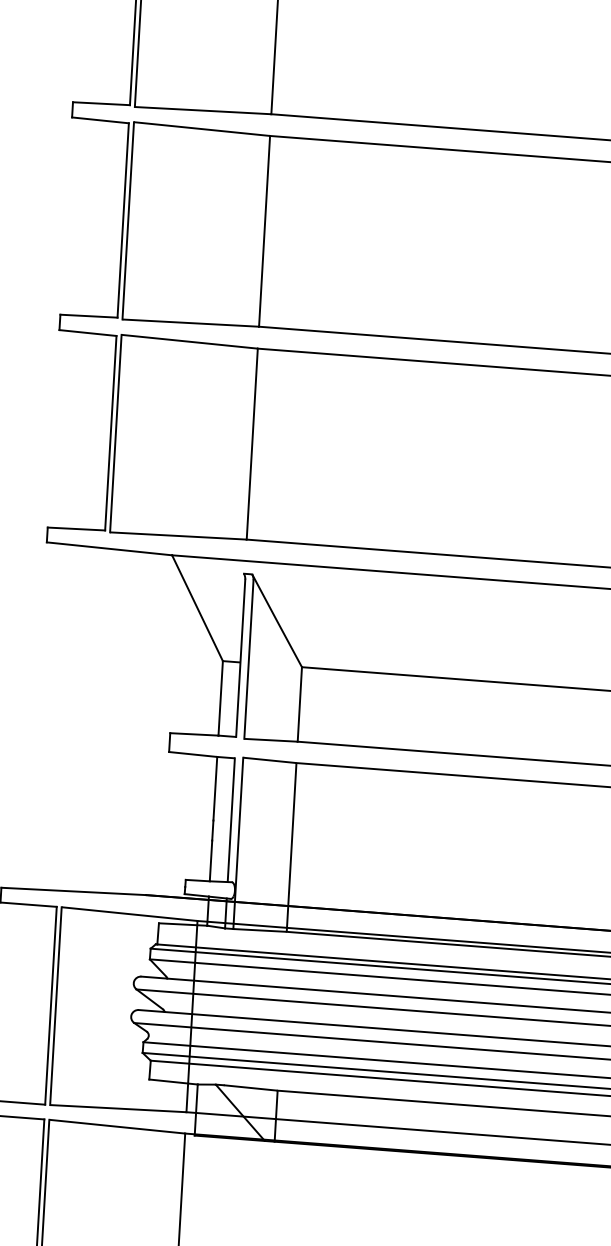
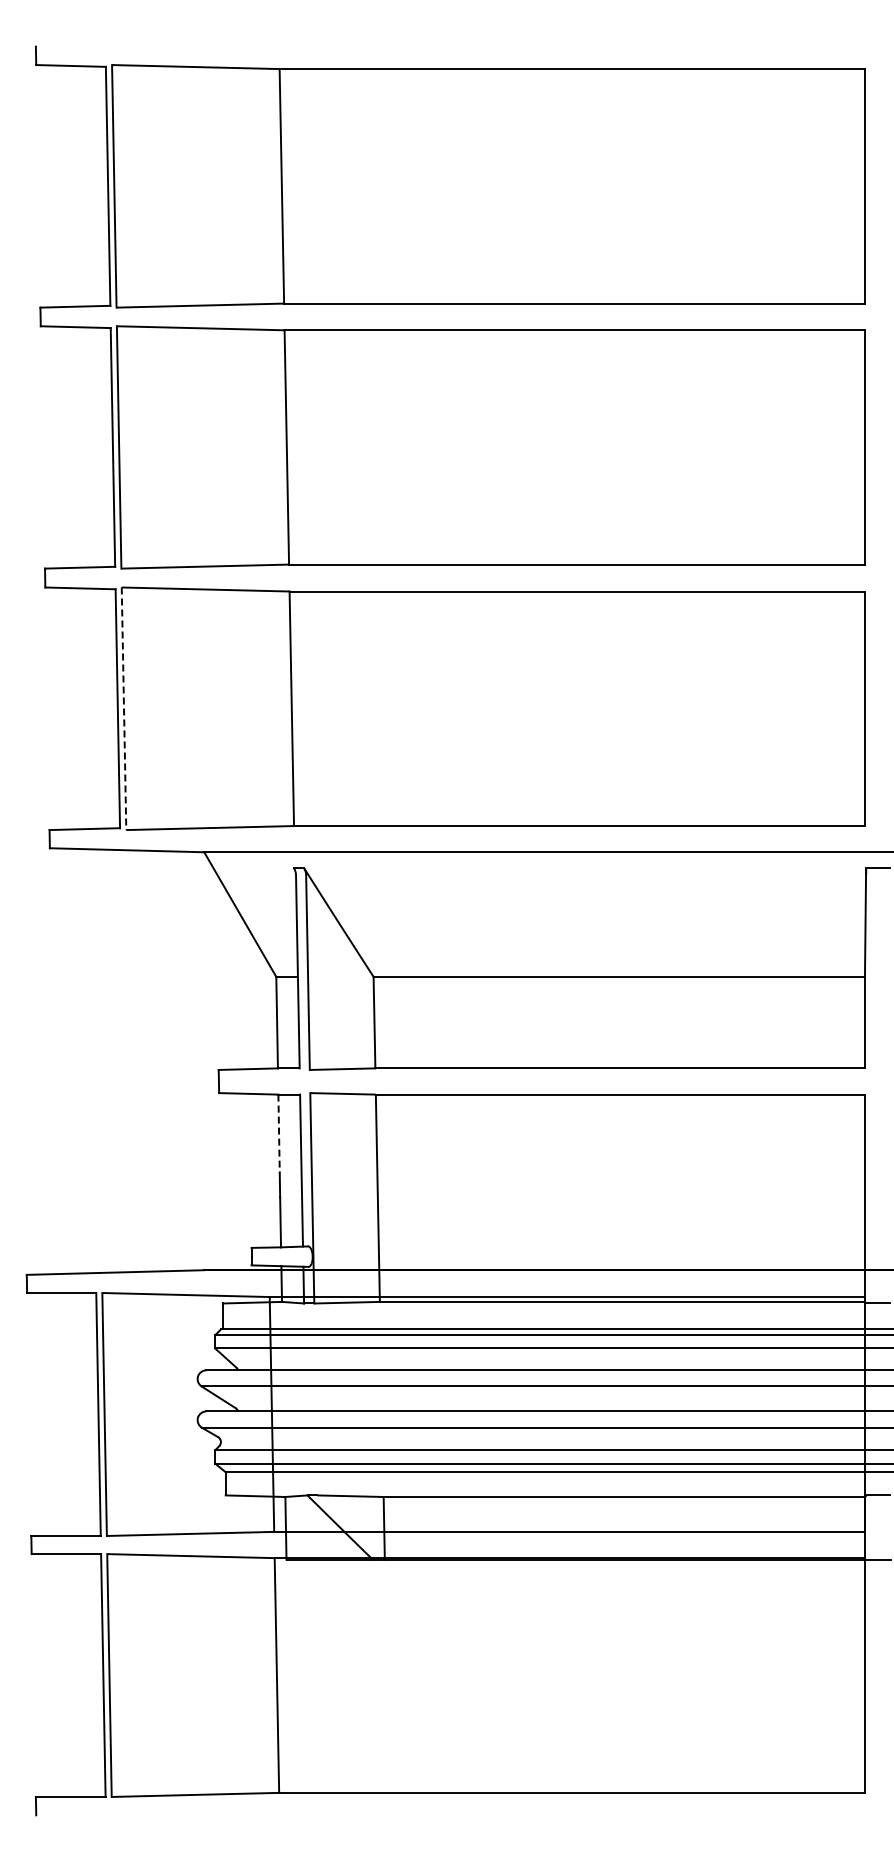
line: (116, 434) -> (124, 709), solid -> dashed
line: (215, 789) -> (279, 1134), solid -> dashed

